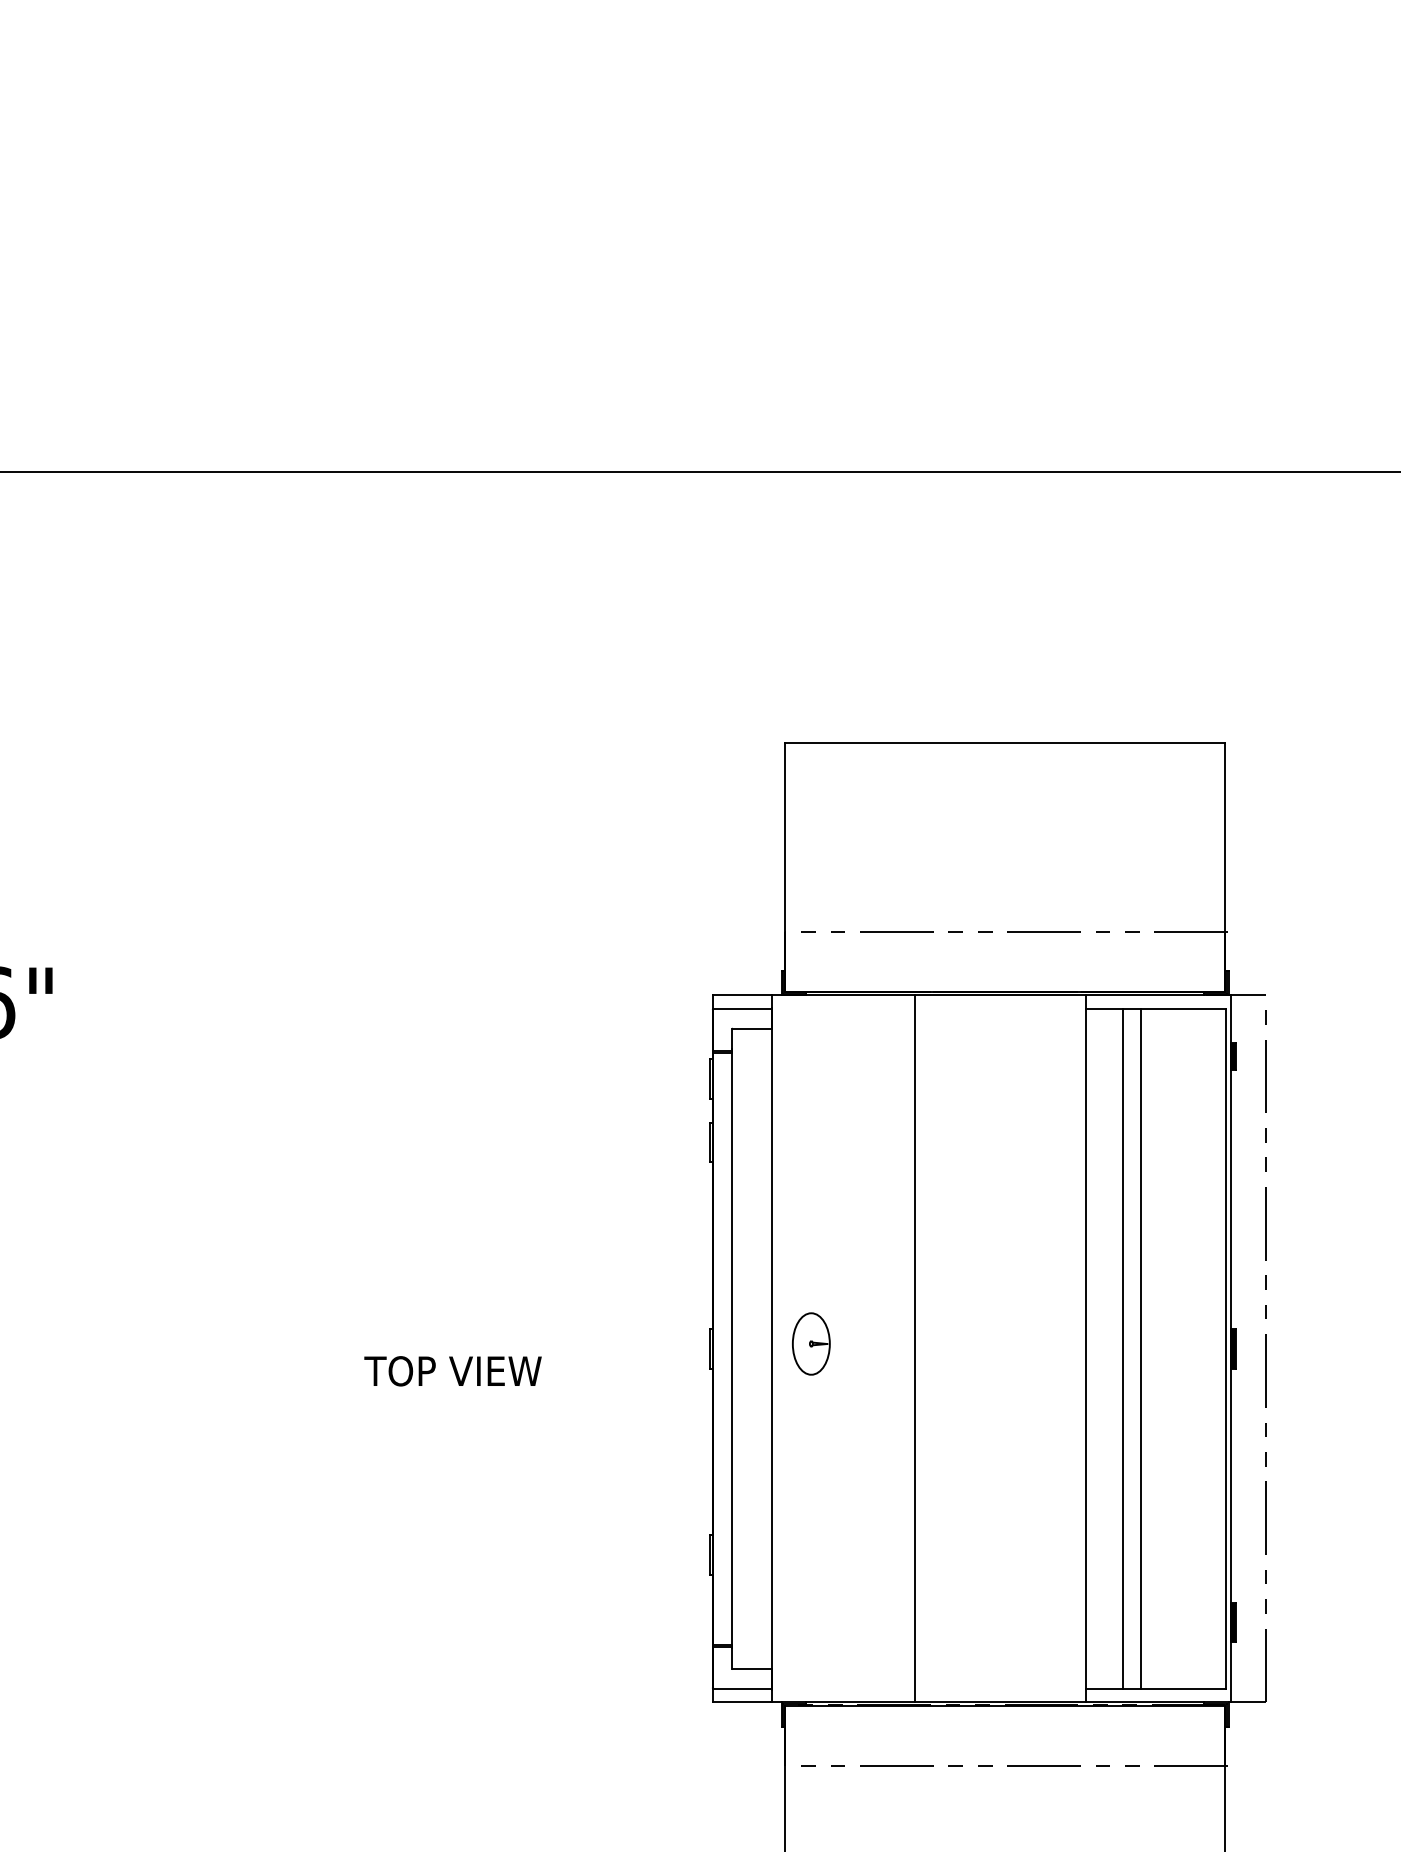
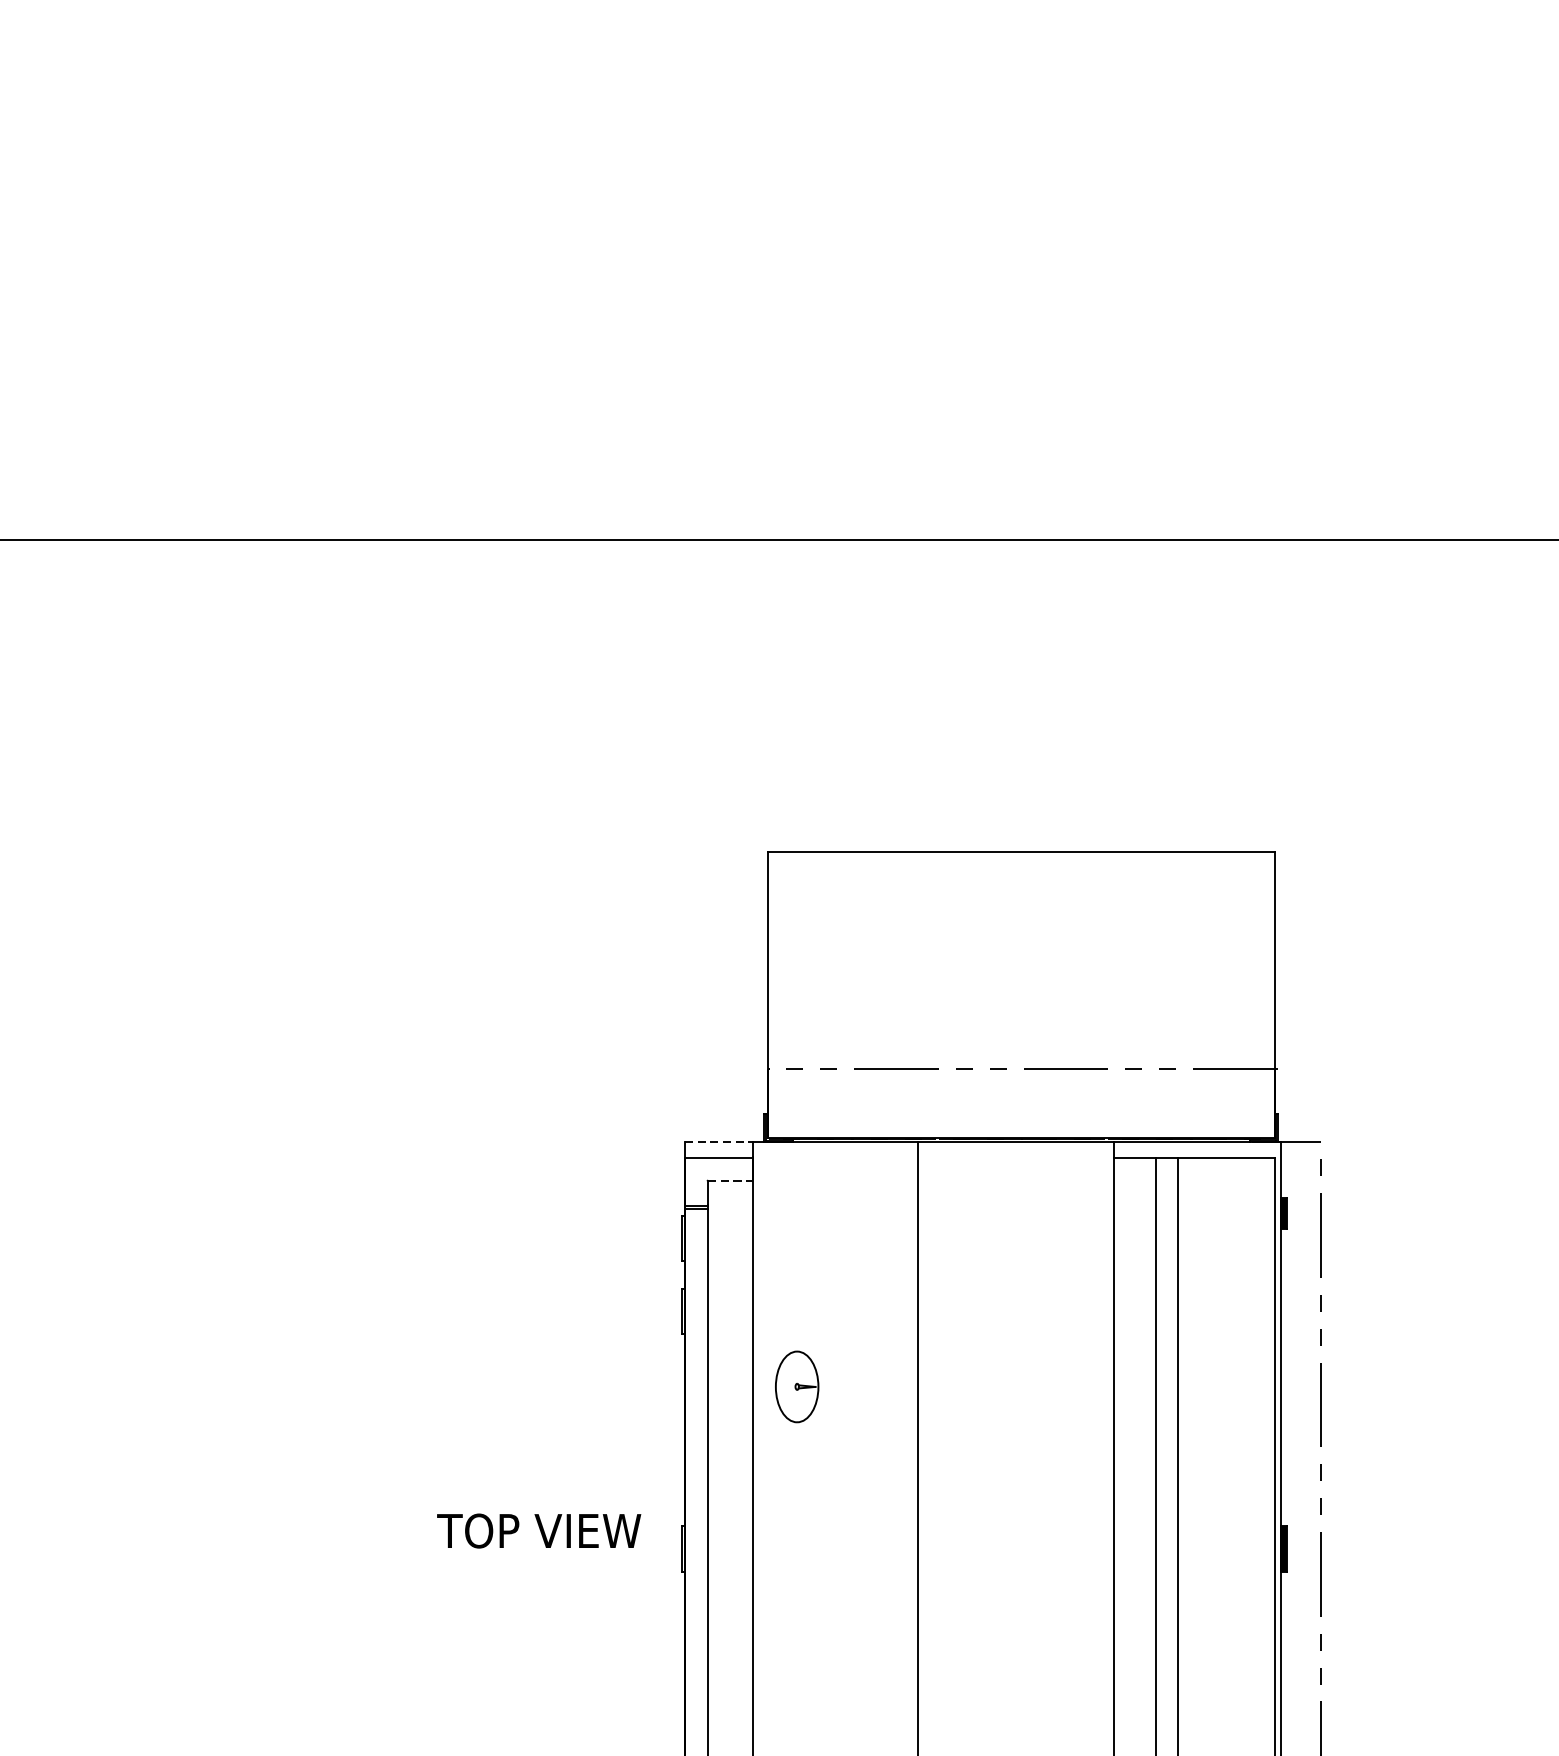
line: (742, 995) -> (719, 1142), solid -> dashed
line: (752, 1028) -> (730, 1180), solid -> dashed
part: (811, 1343) -> (797, 1386), moved
text: (452, 1371) -> (538, 1531), moved

